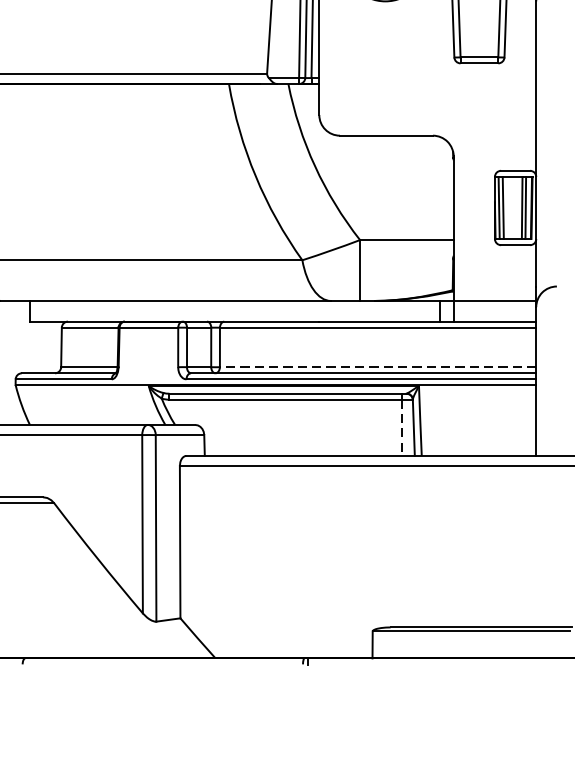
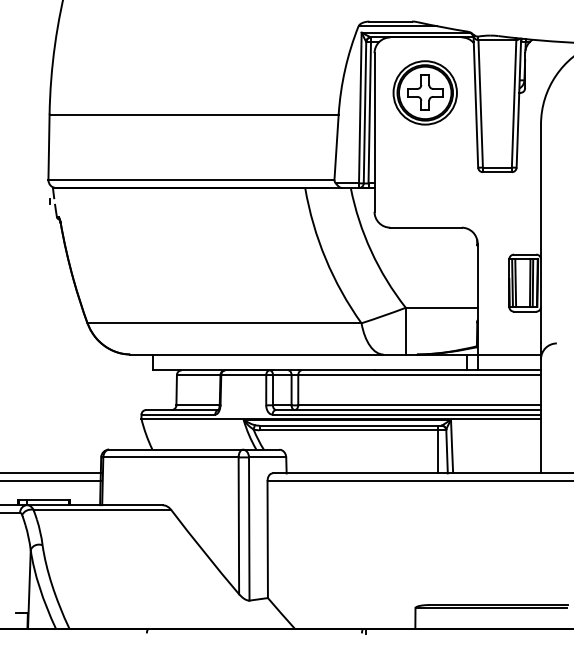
line: (377, 367) -> (419, 405), dashed -> solid
line: (401, 427) -> (437, 451), dashed -> solid

